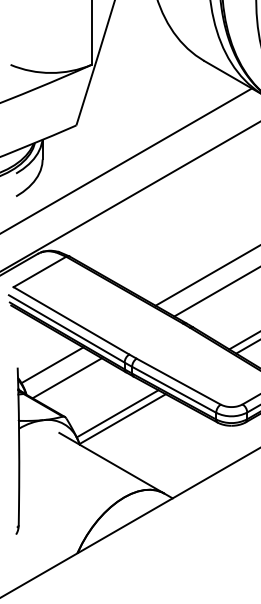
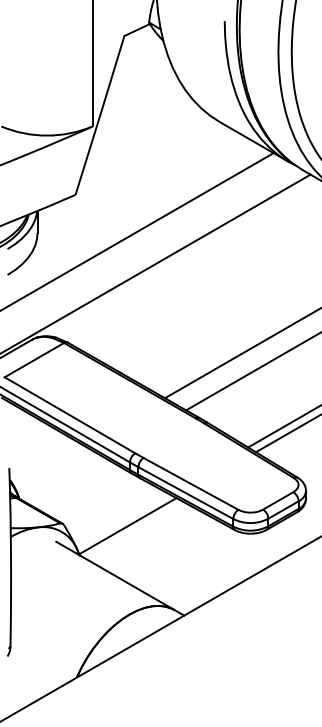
line: (52, 365) -> (48, 465), removed
line: (67, 377) -> (65, 479), removed
line: (117, 413) -> (121, 519), removed

